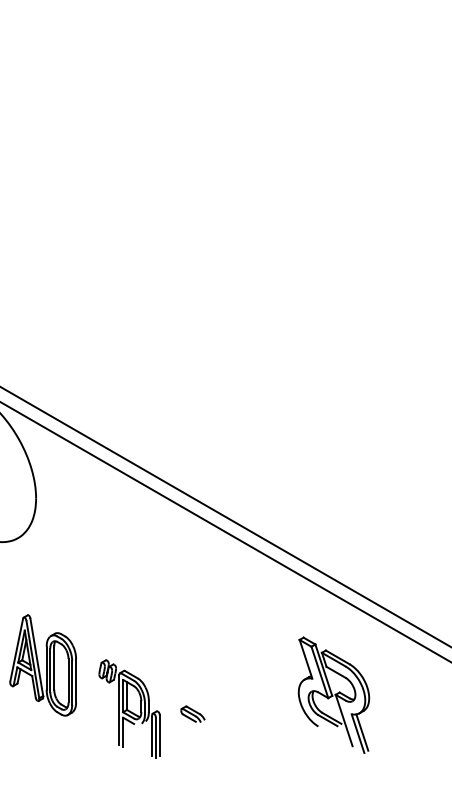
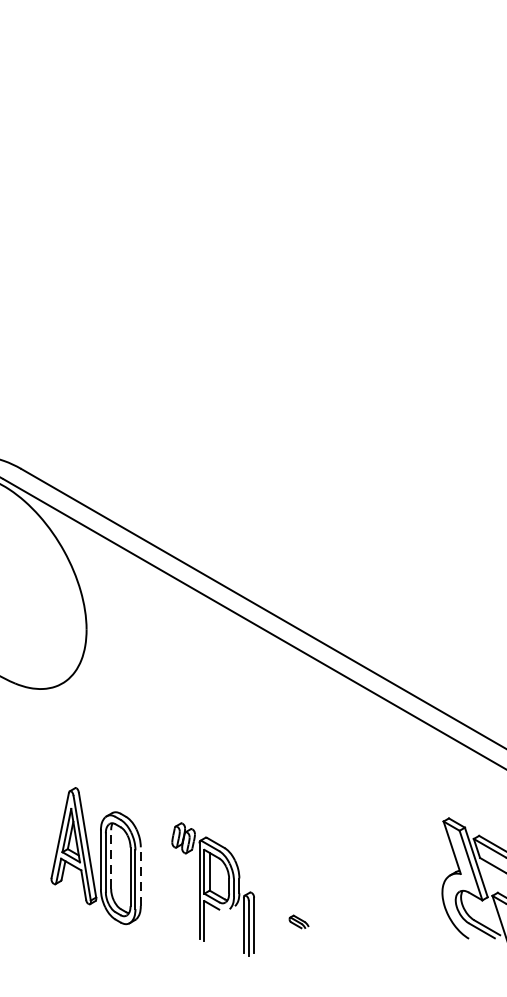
line: (54, 668) -> (111, 860), solid -> dashed
line: (76, 680) -> (141, 876), solid -> dashed
part: (129, 708) -> (213, 888), moved
part: (192, 713) -> (298, 921), size x0.6

